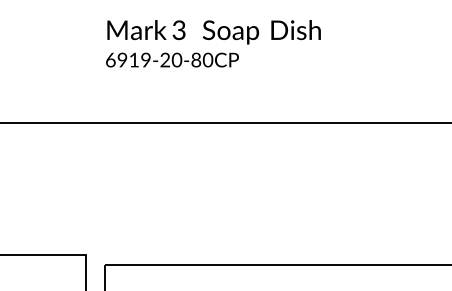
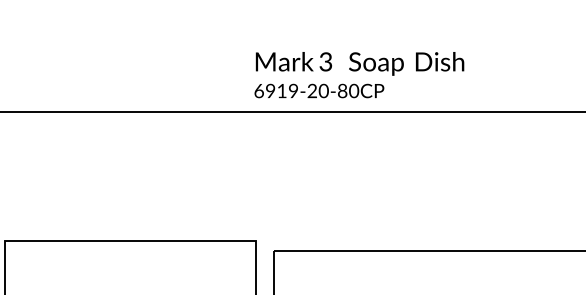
text: (213, 44) -> (359, 75), moved

